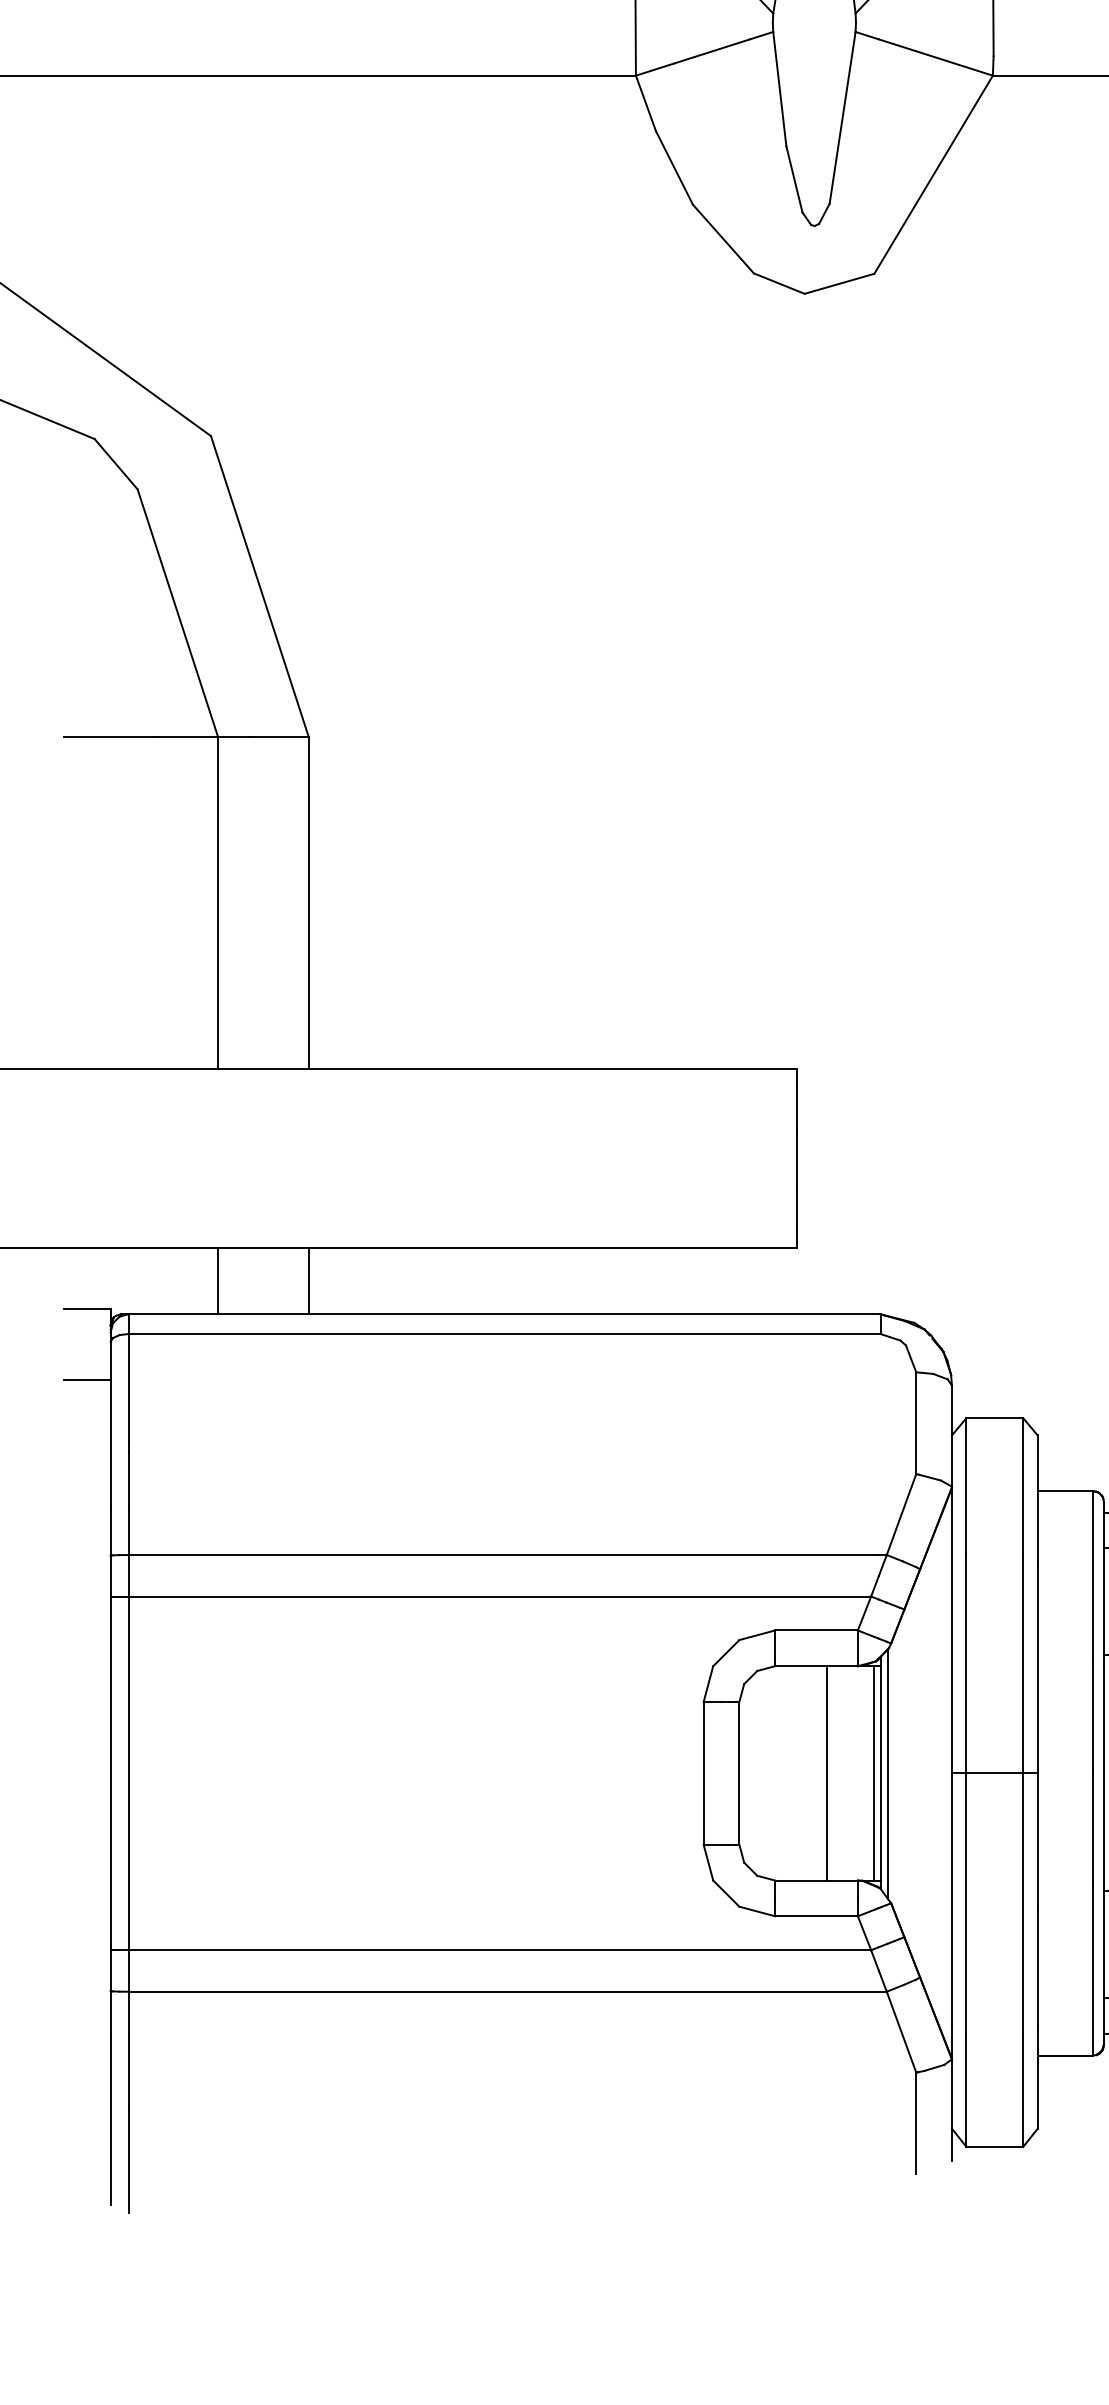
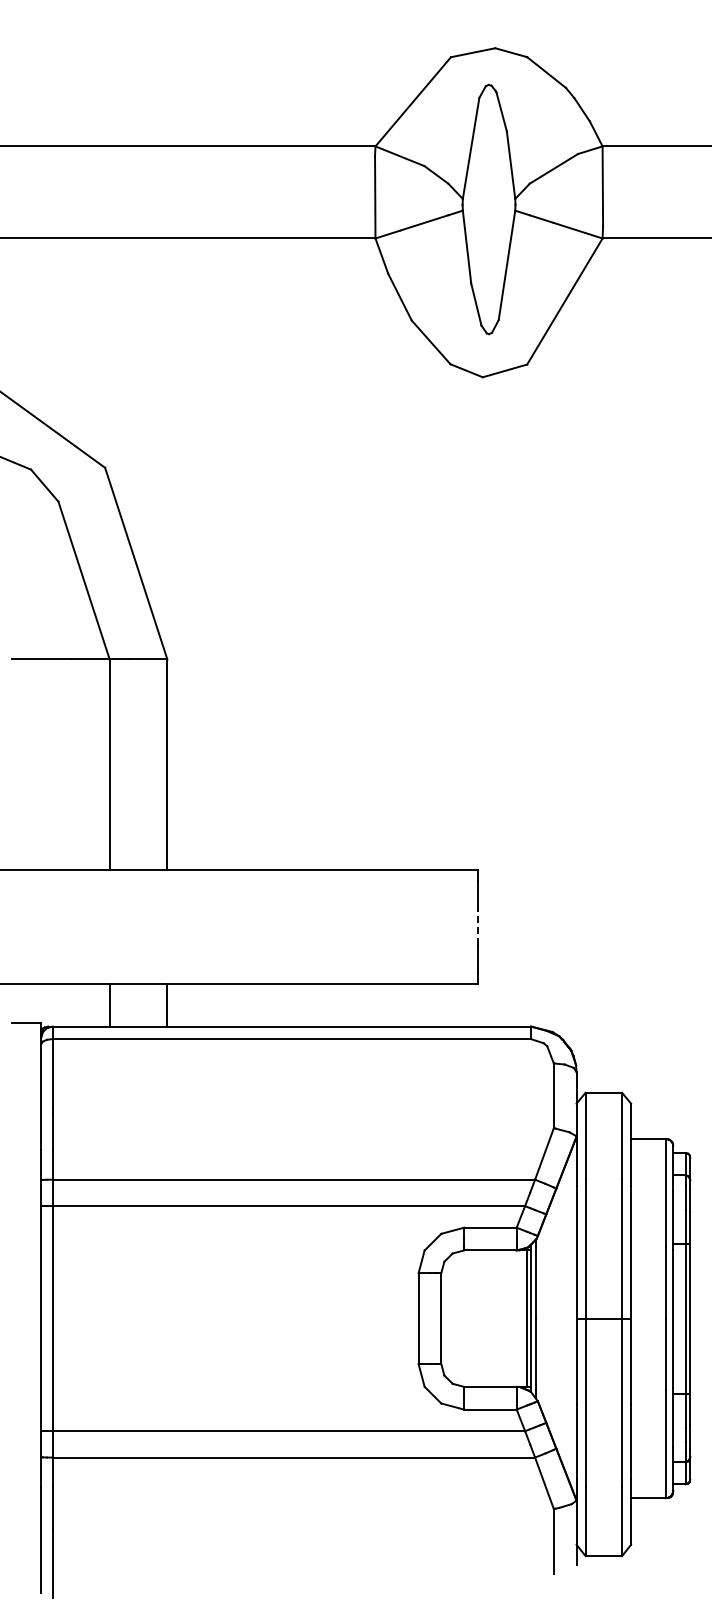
line: (796, 1158) -> (477, 927), solid -> dashed
line: (87, 1380) -> (26, 1068), removed
line: (827, 1773) -> (497, 1318), removed

